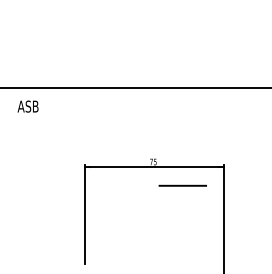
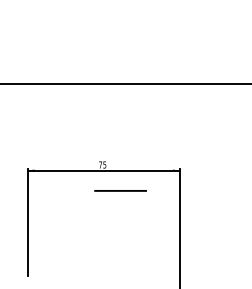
line: (182, 185) -> (120, 190), moved

